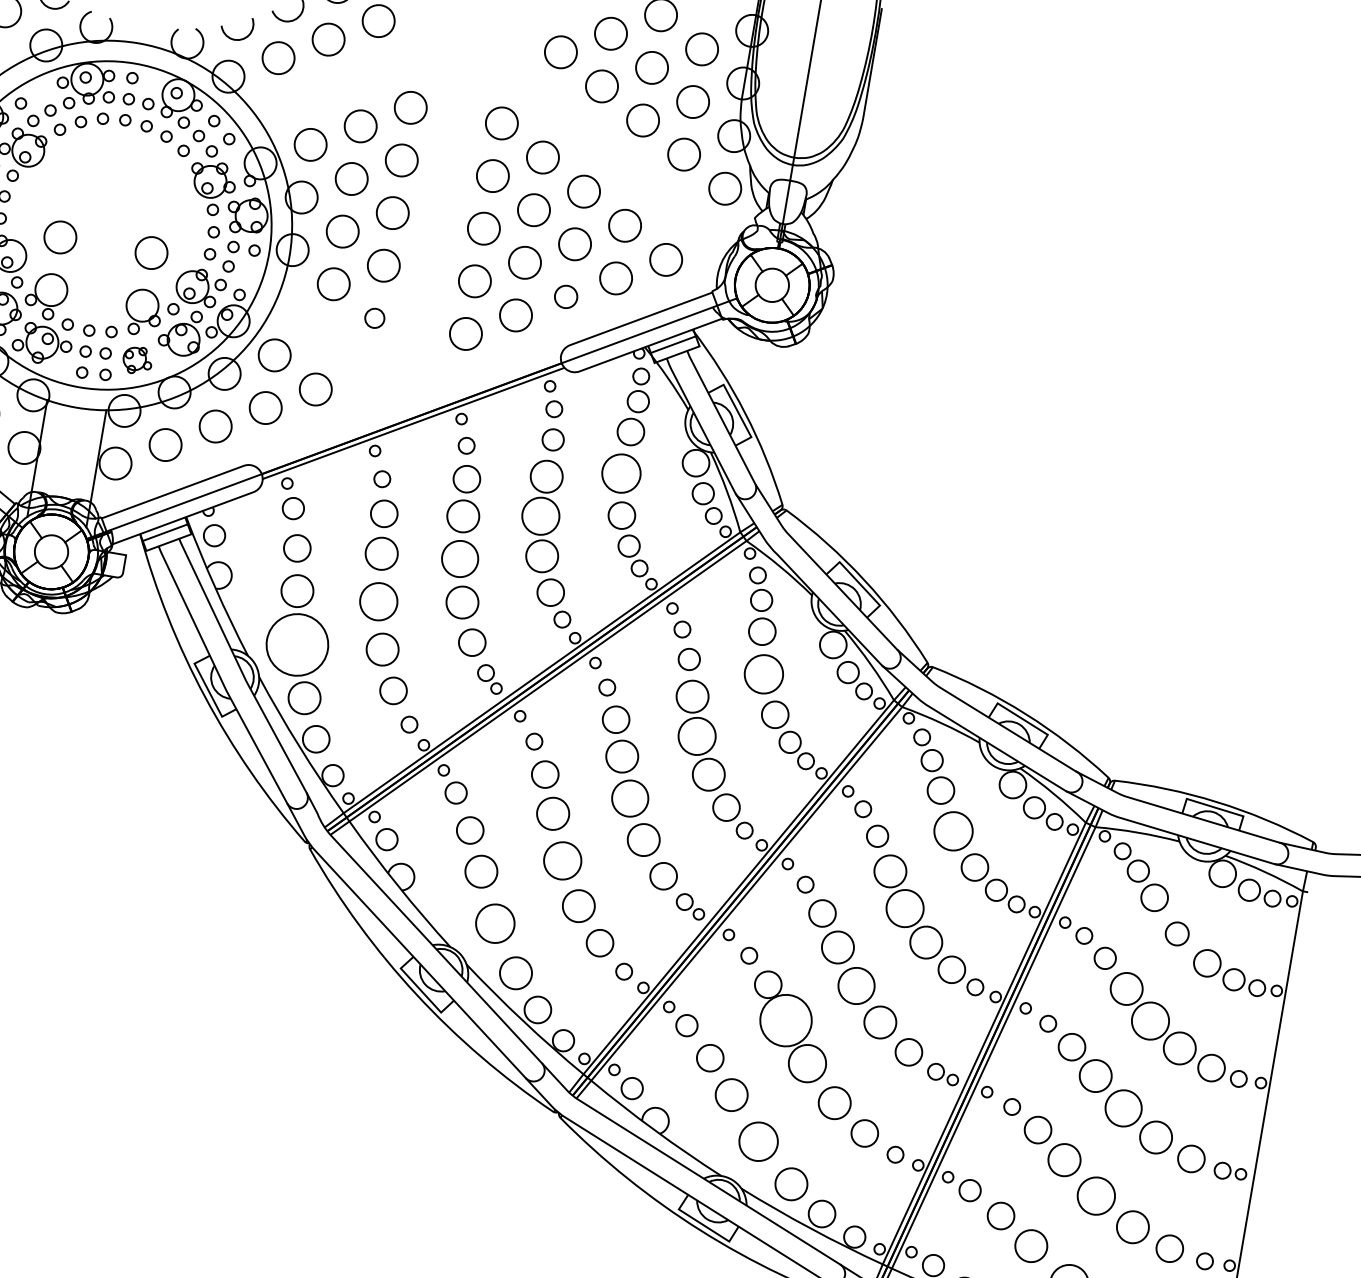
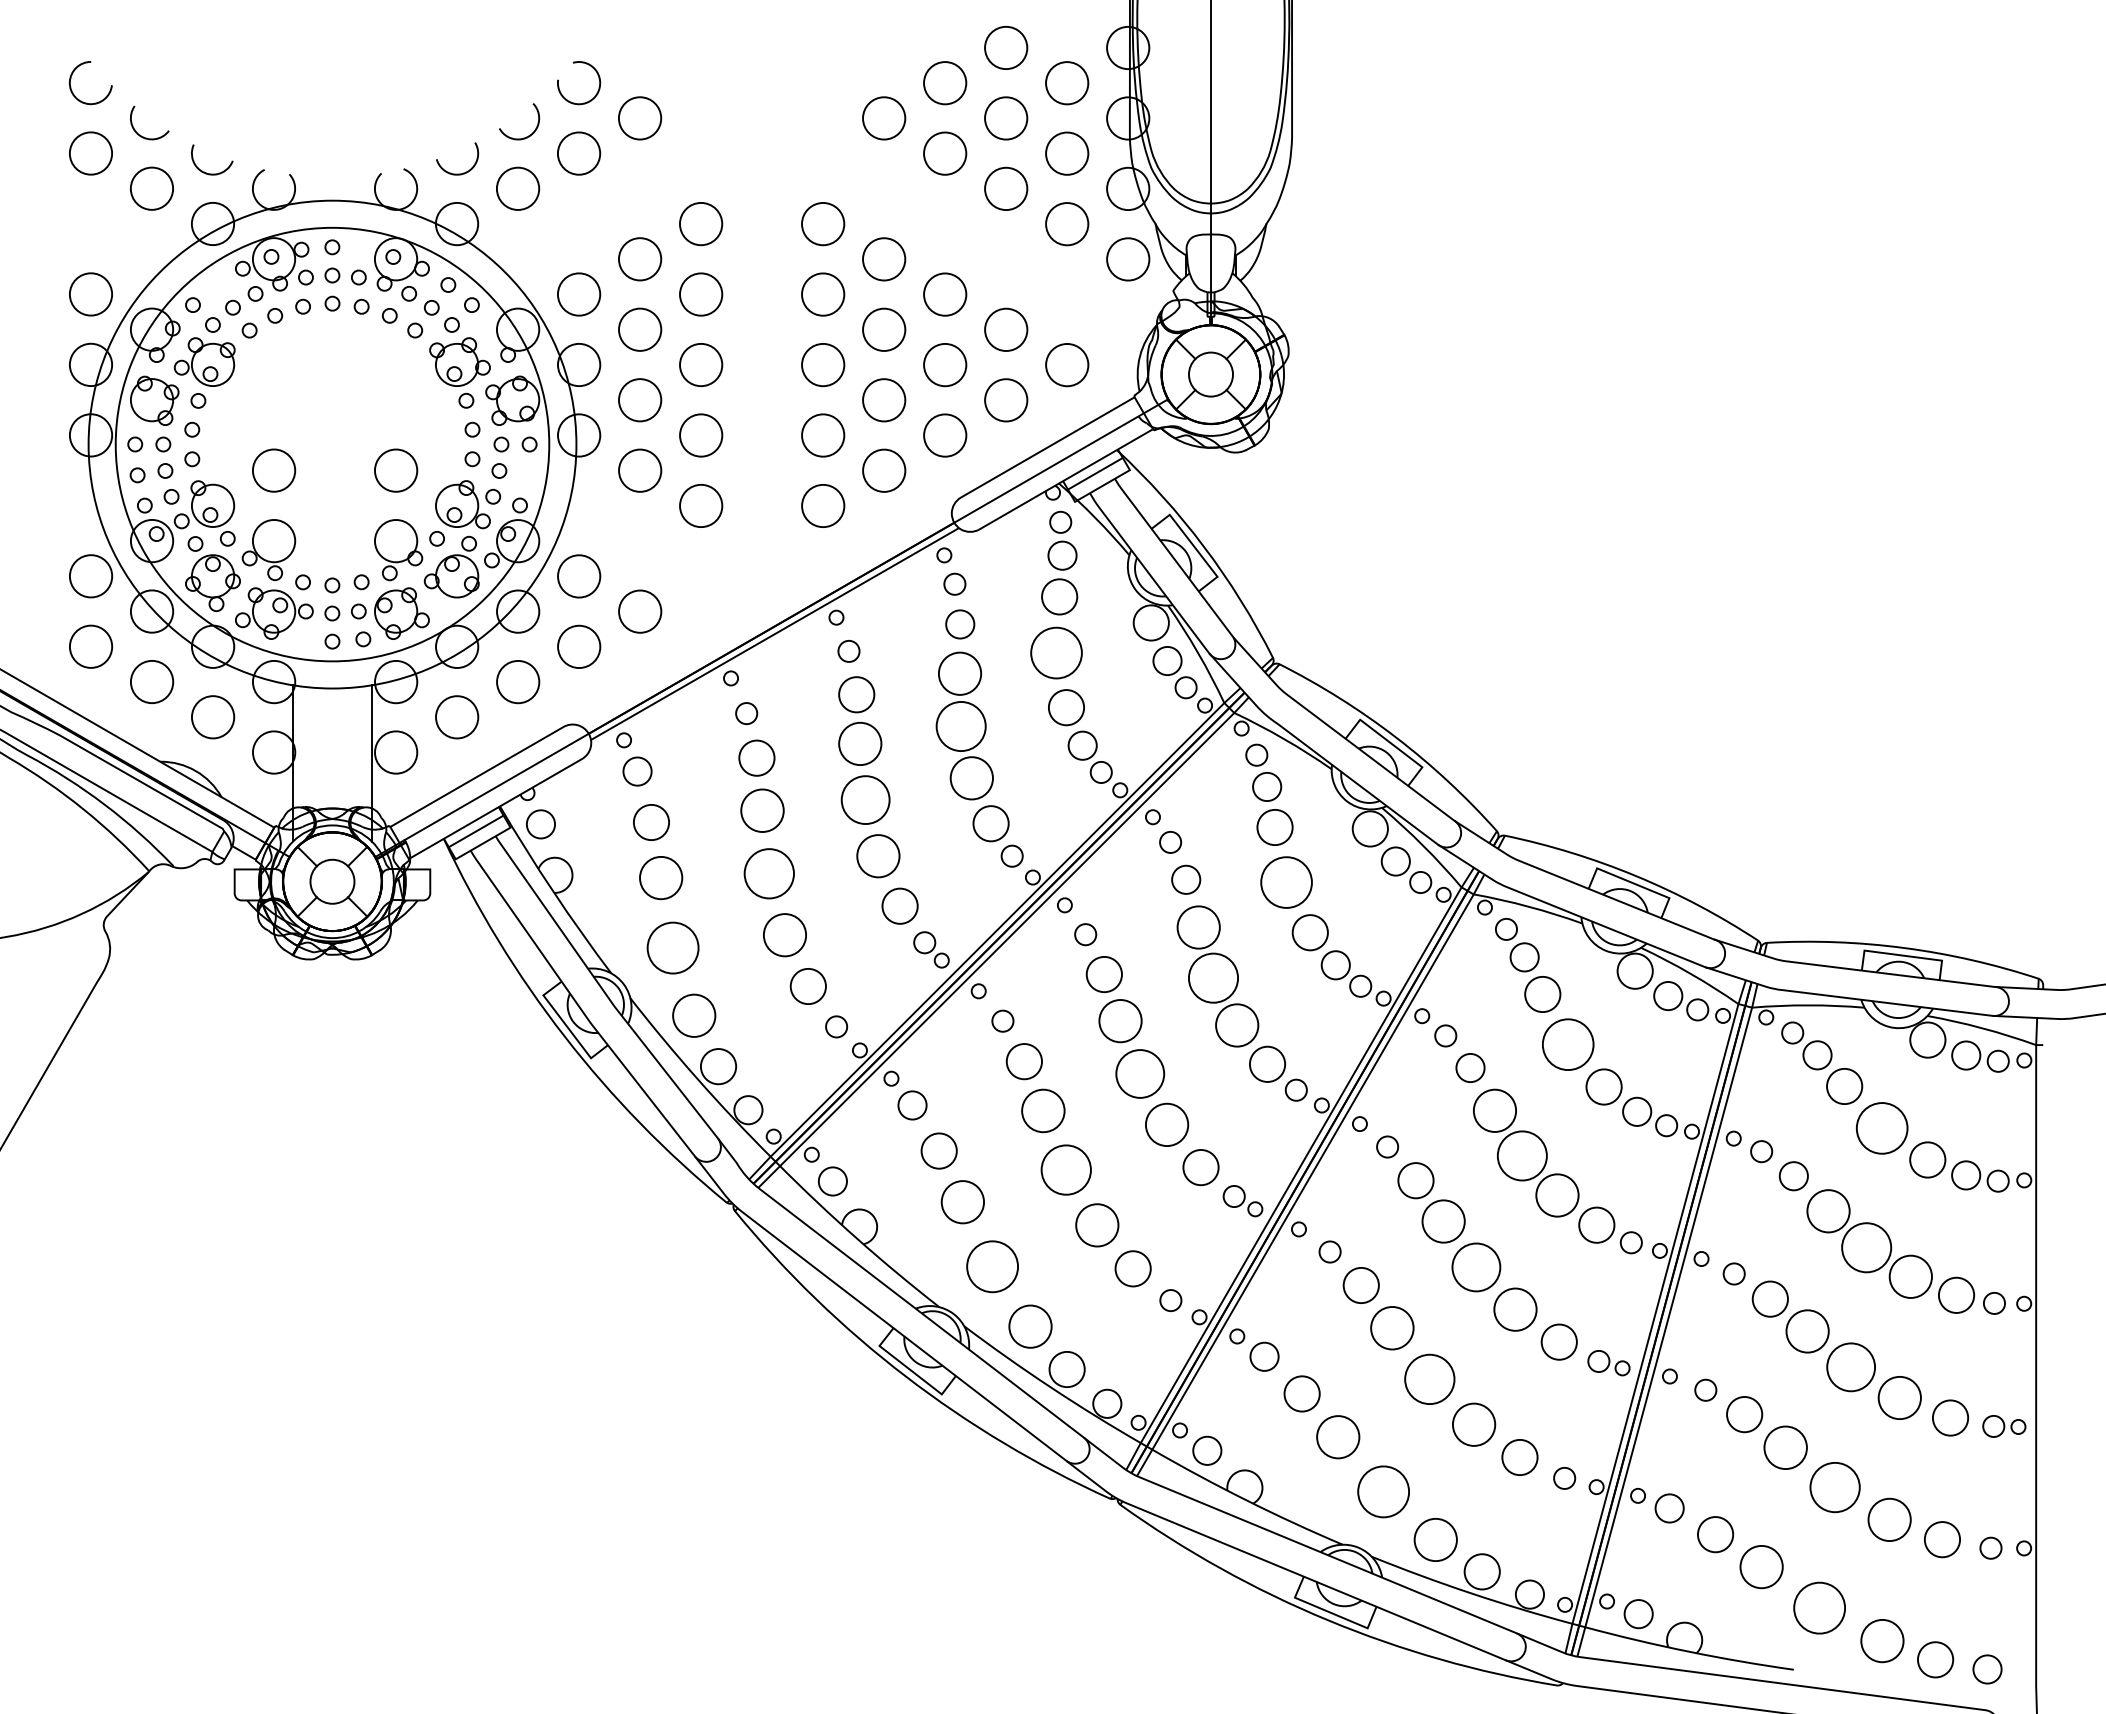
circle: (566, 296) -> (945, 435), size x1.43
circle: (375, 318) -> (701, 505), size x1.67
part: (137, 360) -> (401, 613), size x1.43
circle: (297, 644) -> (672, 947), size x0.62
circle: (1176, 933) -> (1881, 1128), size x1.67
circle: (786, 1020) -> (1392, 1328), size x0.62

